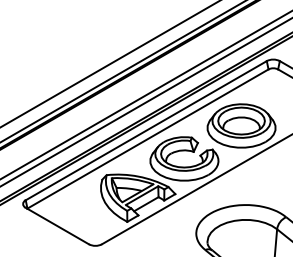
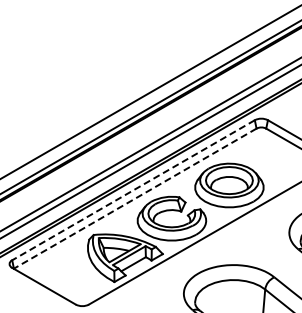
line: (146, 130) -> (133, 190), solid -> dashed
line: (147, 138) -> (134, 198), solid -> dashed

